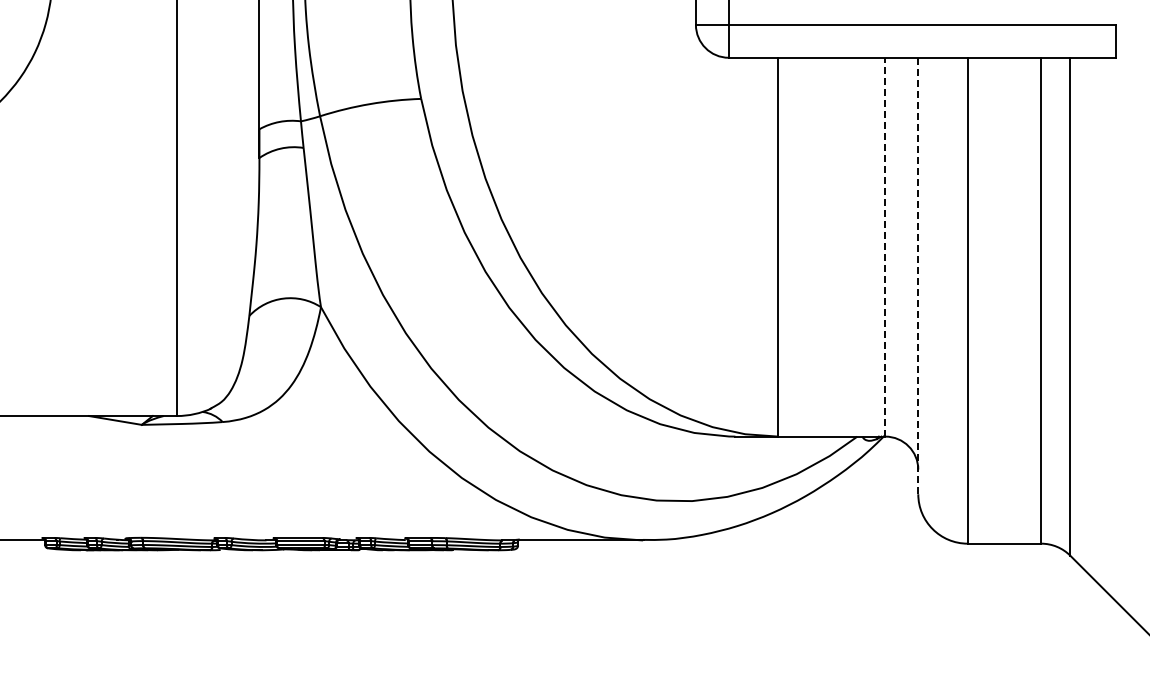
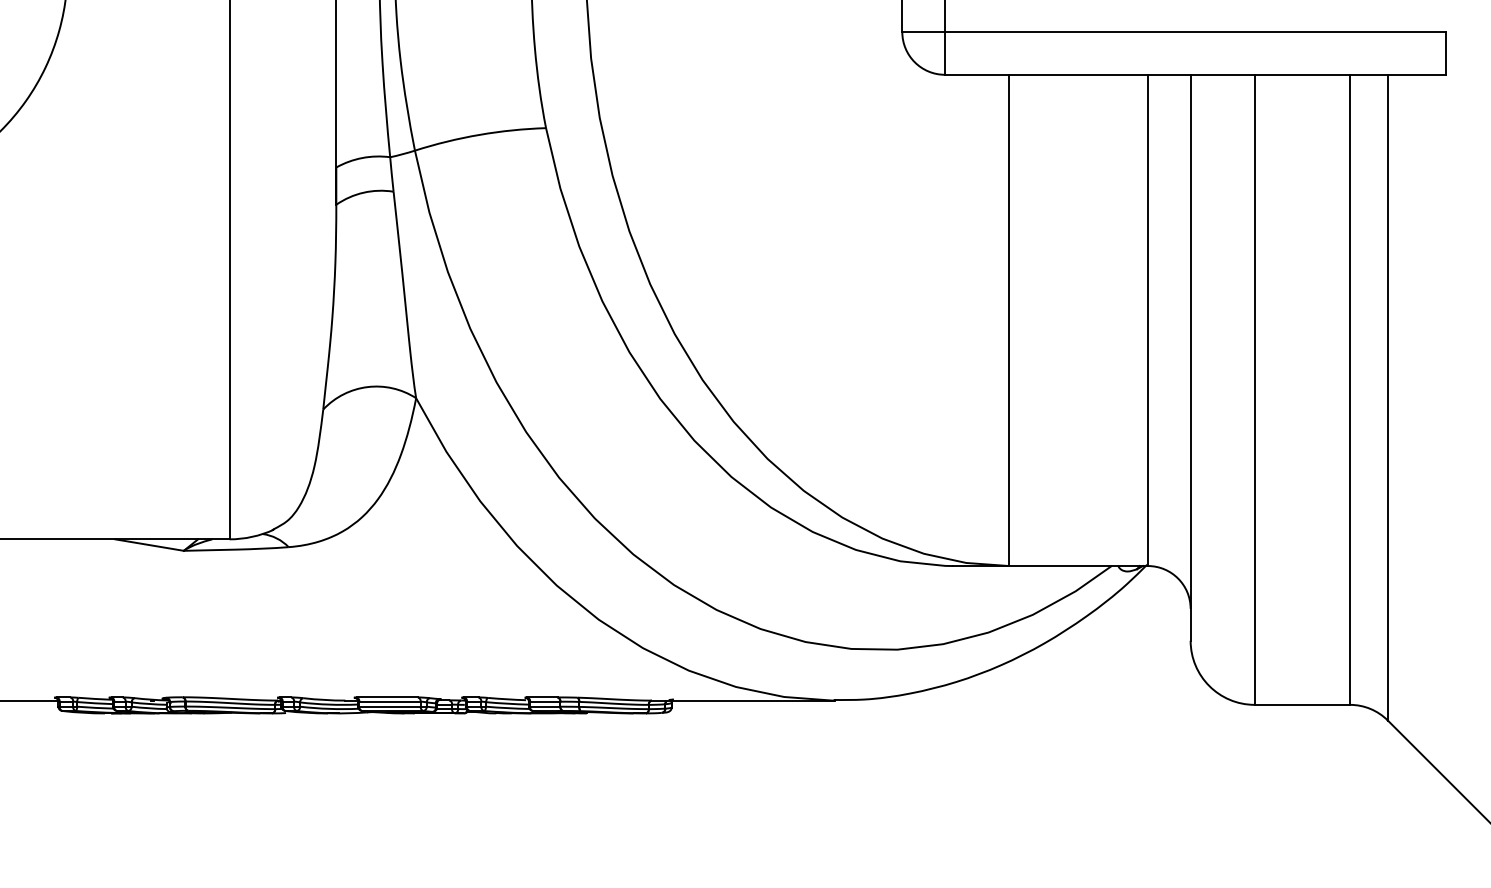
line: (885, 246) -> (1148, 319), dashed -> solid
line: (918, 275) -> (1190, 357), dashed -> solid

